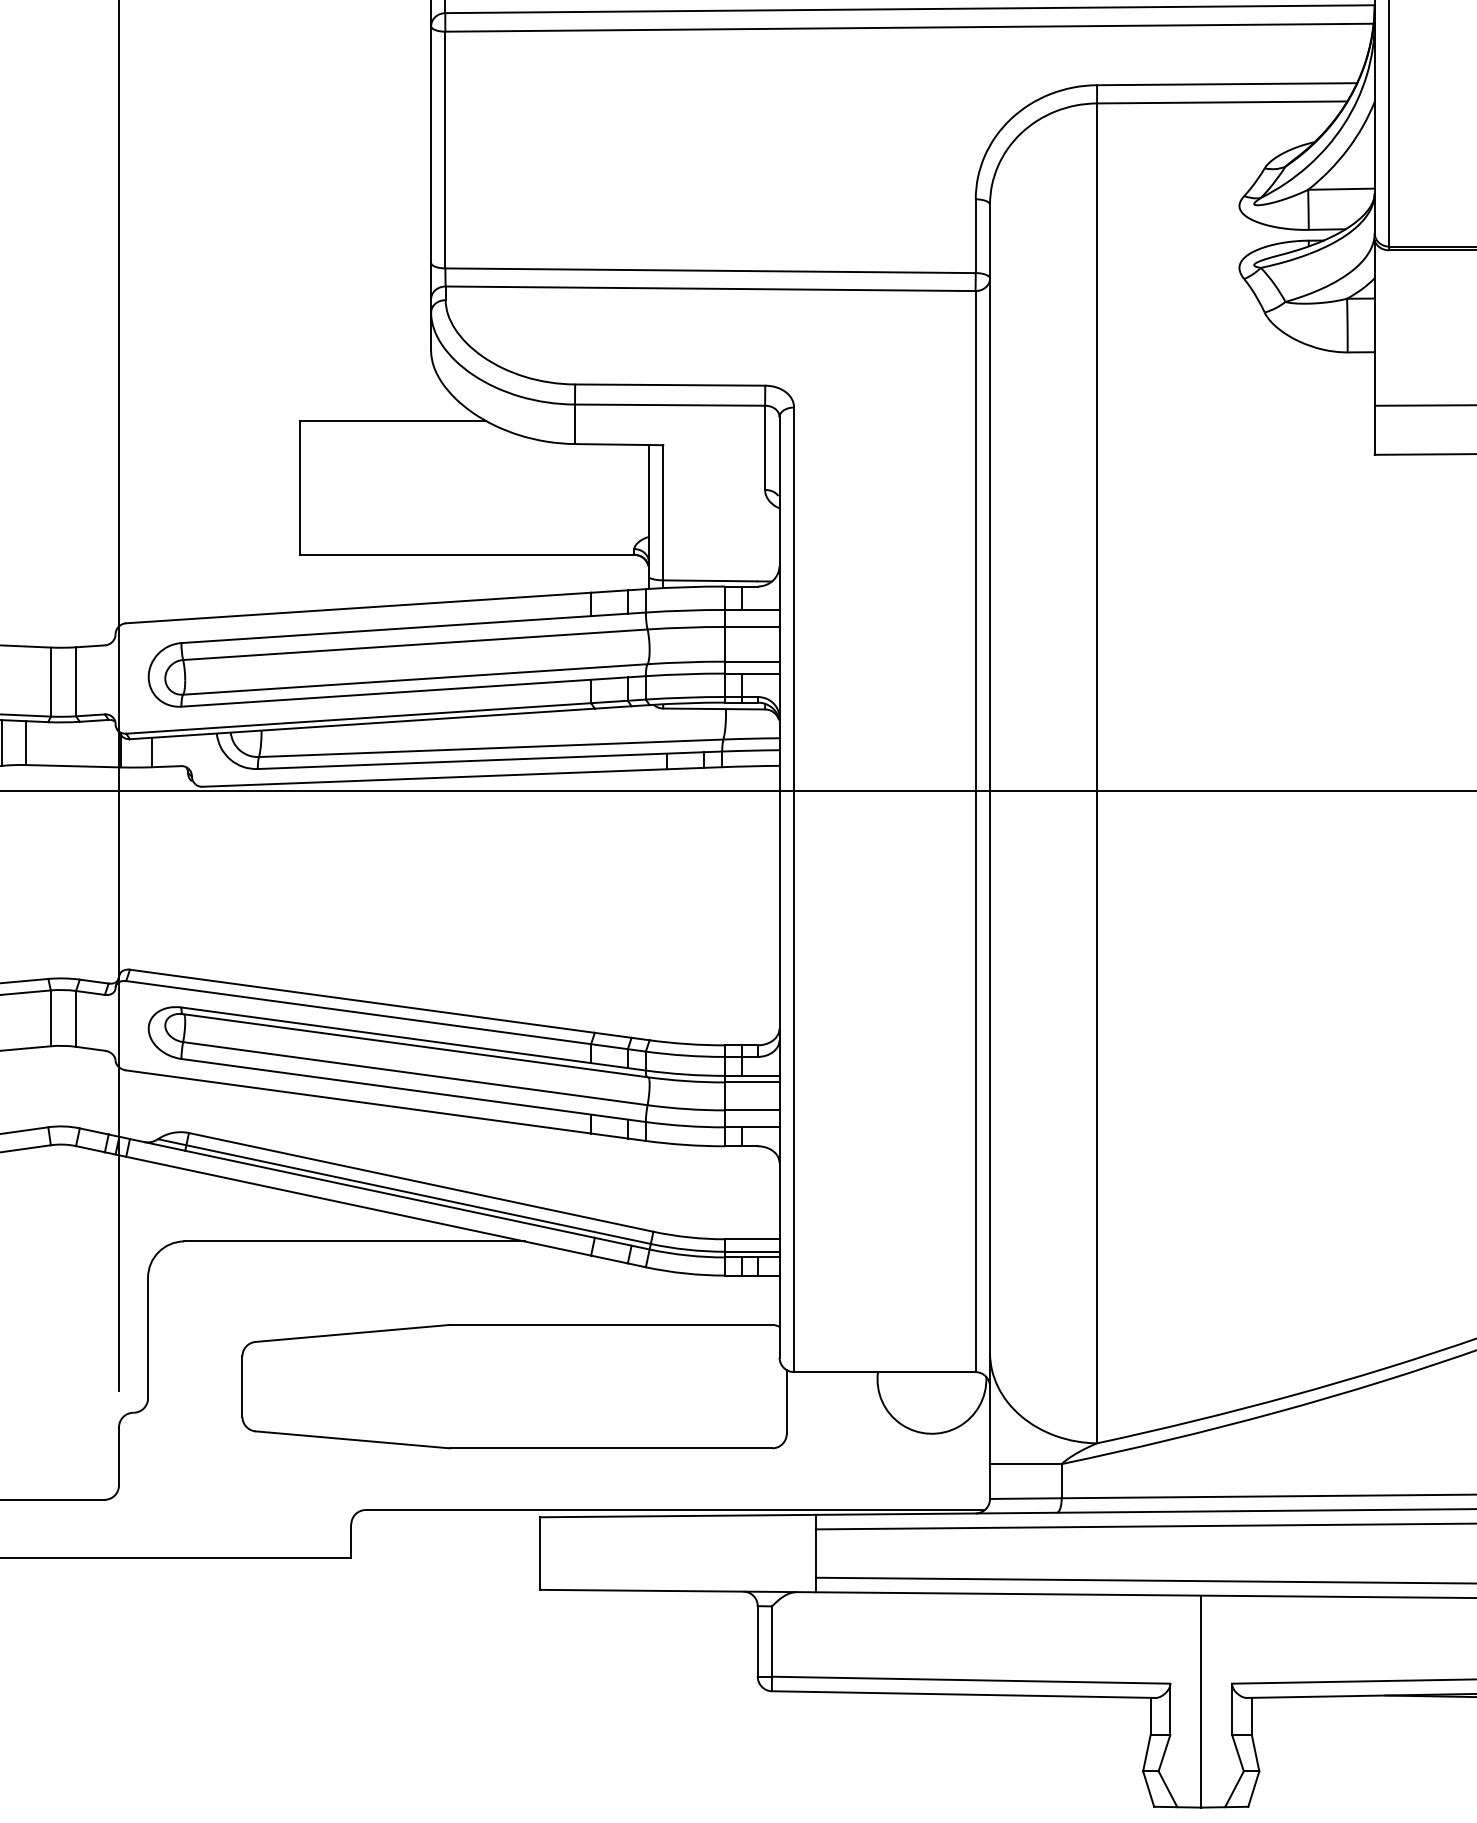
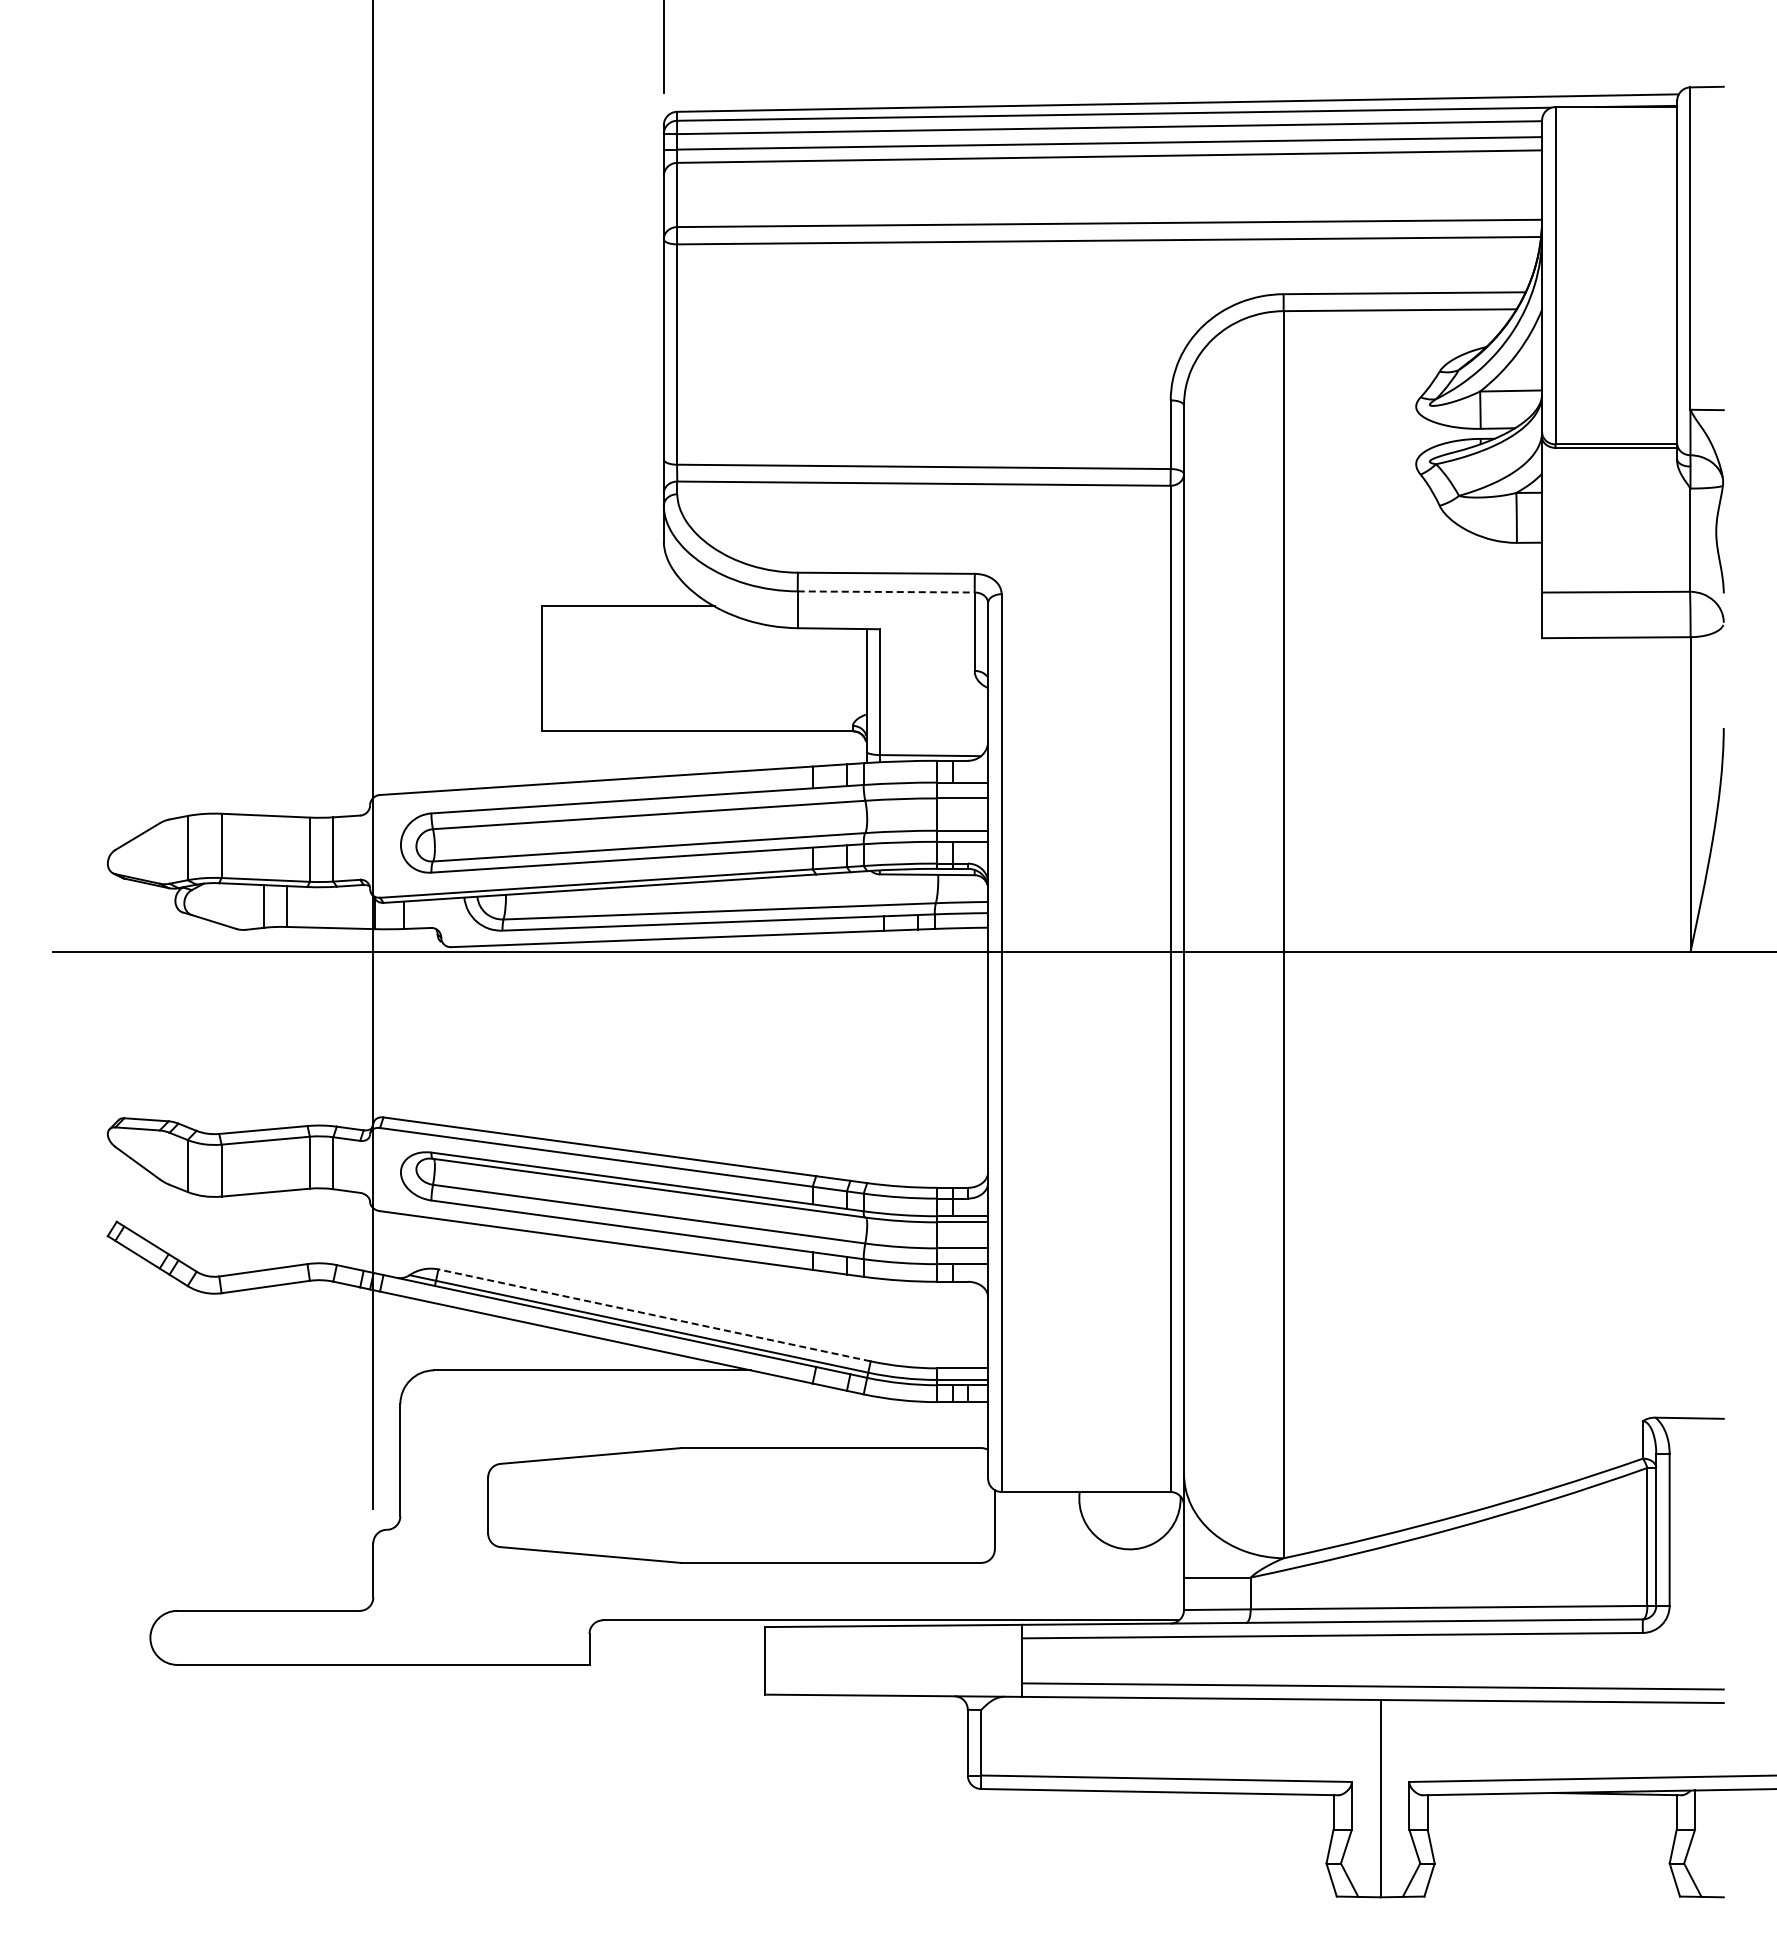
line: (670, 404) -> (886, 591), solid -> dashed
line: (421, 1182) -> (654, 1315), solid -> dashed

